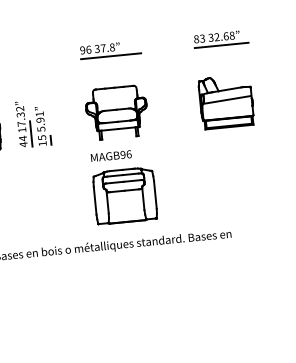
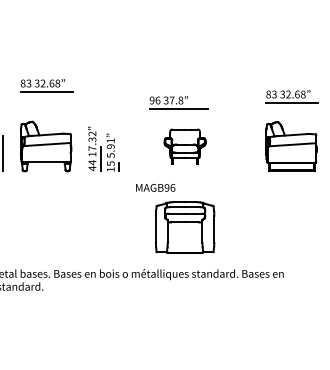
part: (220, 38) -> (291, 96), moved
part: (110, 49) -> (178, 102), moved
part: (116, 112) -> (184, 146), size x0.7
text: (111, 155) -> (155, 187), moved

